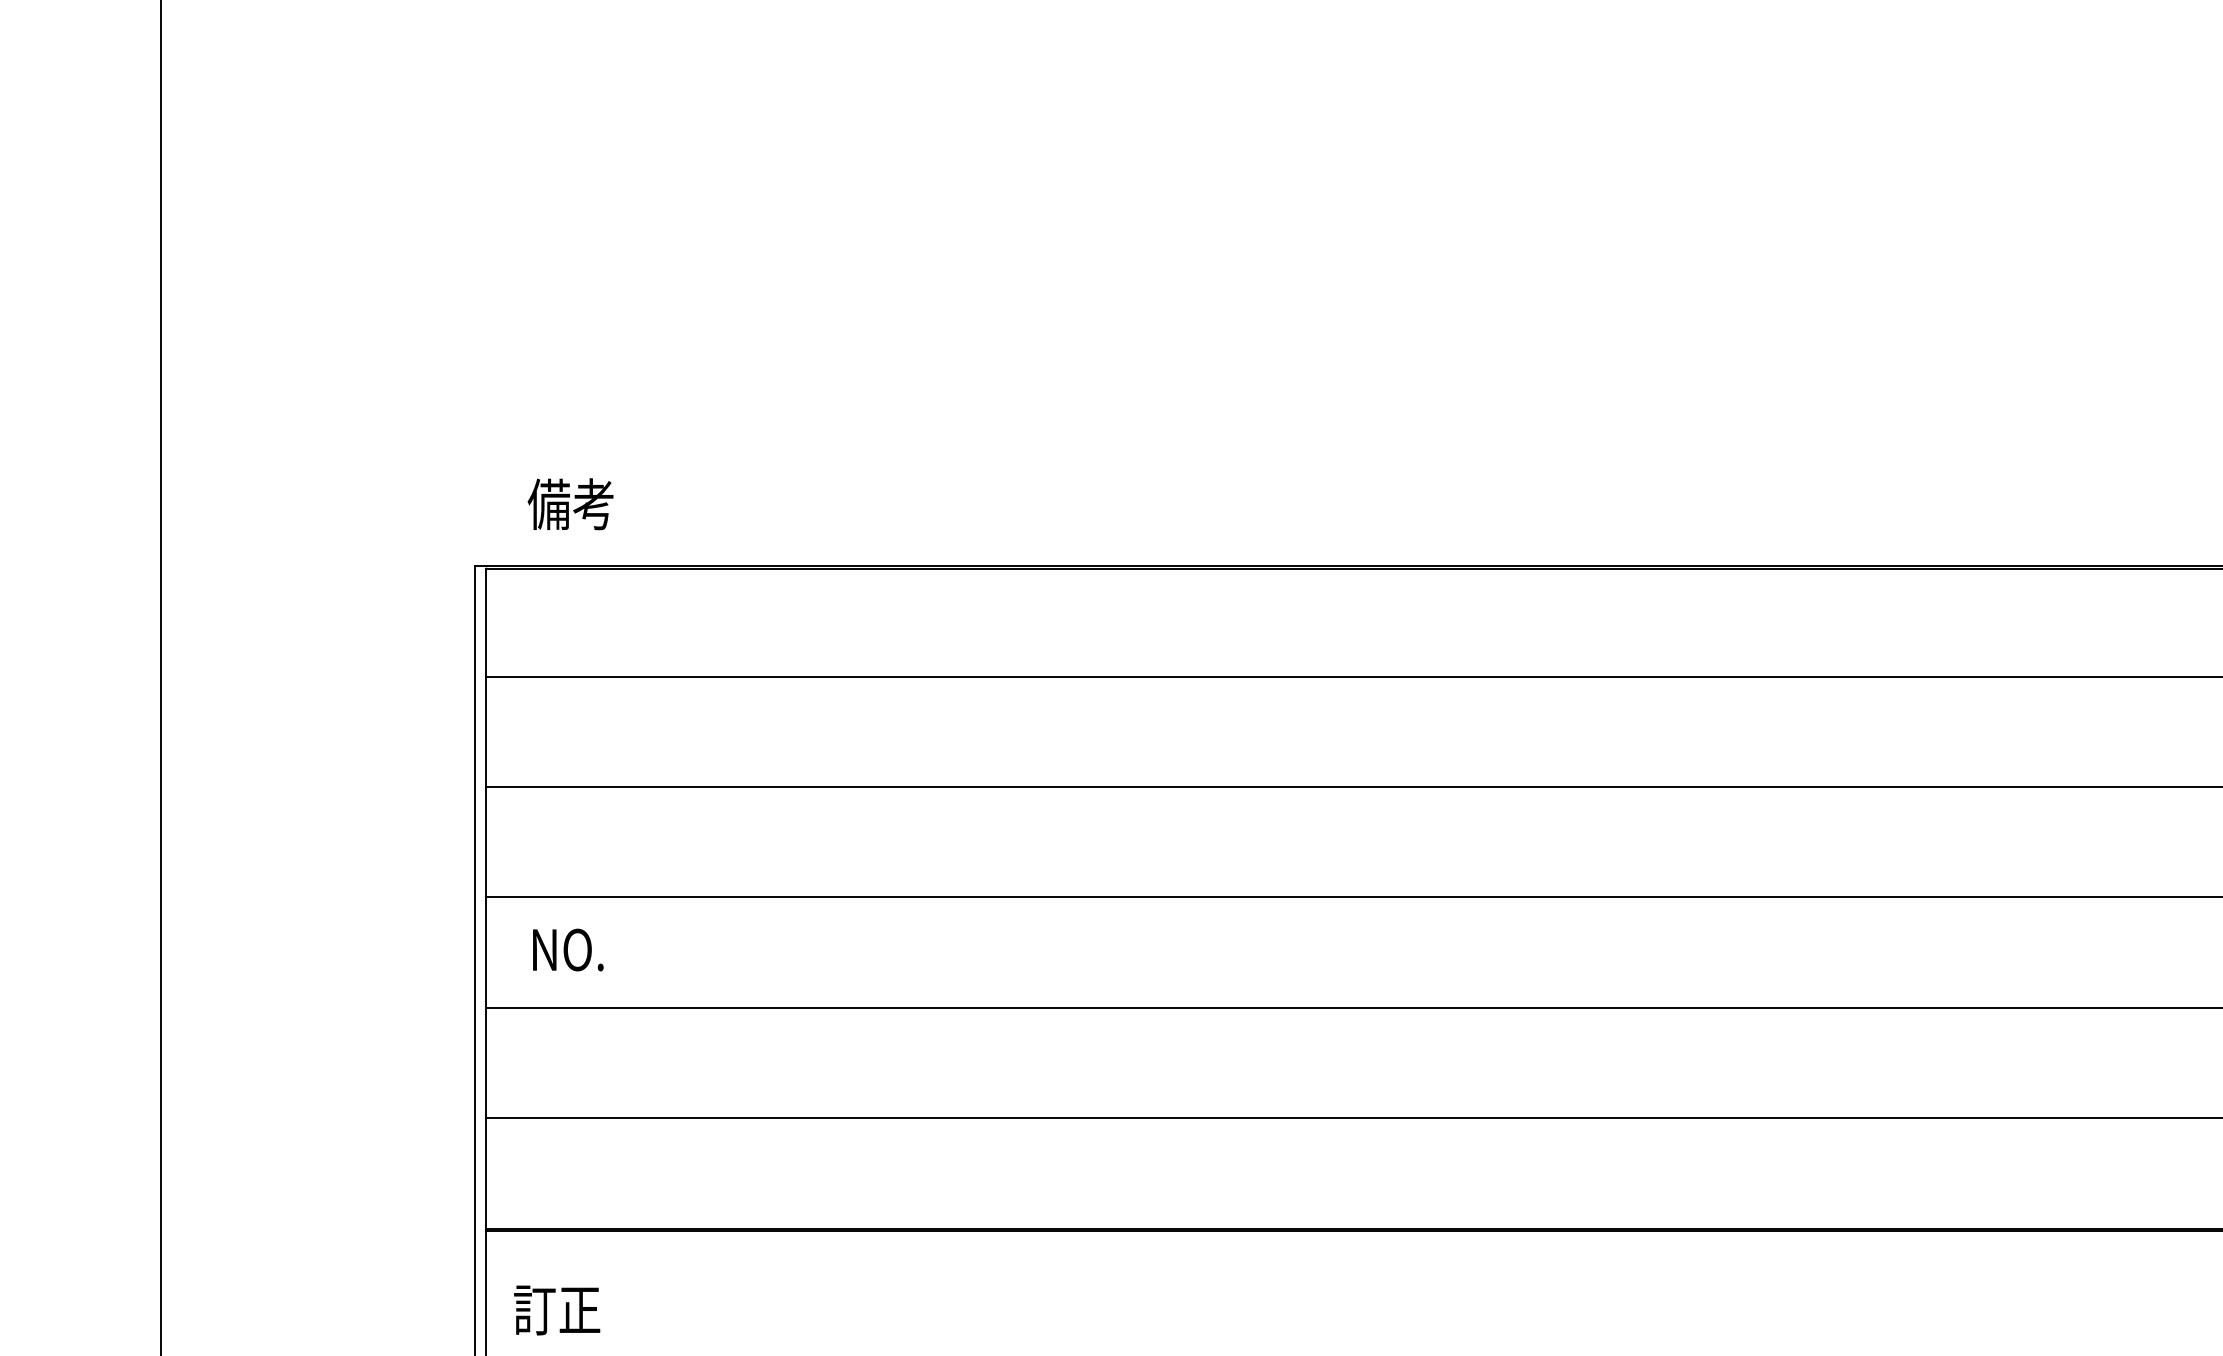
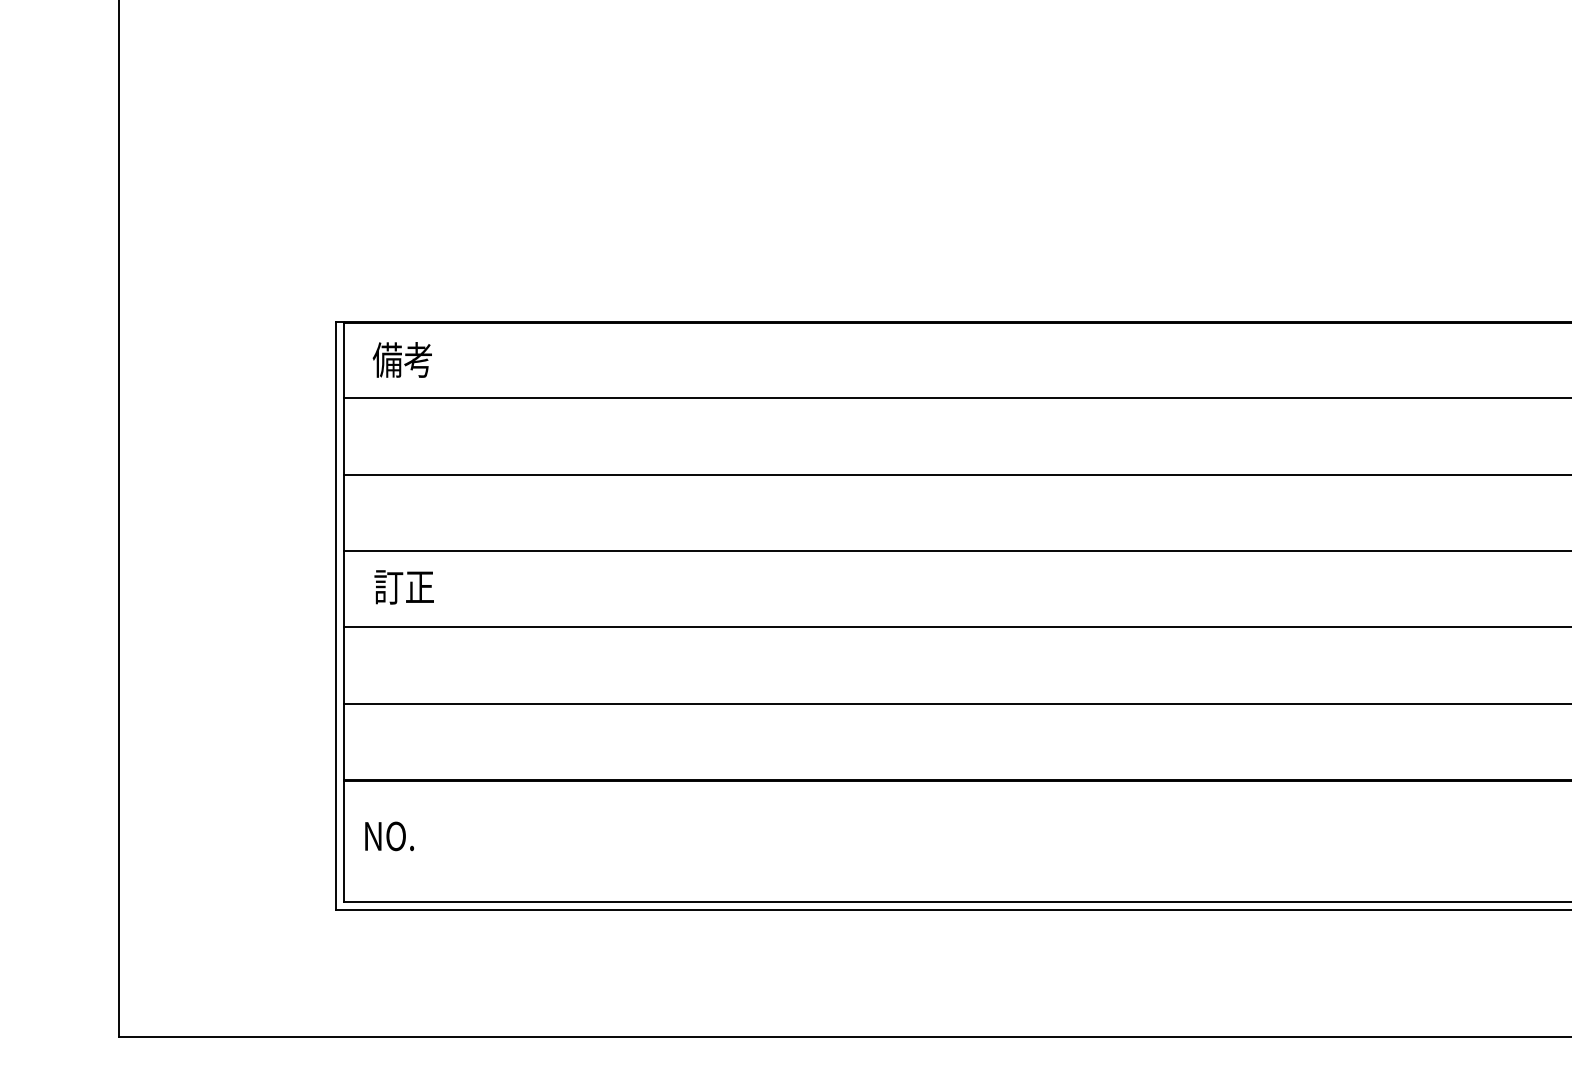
text: (569, 503) -> (401, 359), moved
text: (572, 950) -> (403, 587), NO.^J -> 訂正^J
text: (556, 1310) -> (392, 836), 訂正^J -> NO.^J

